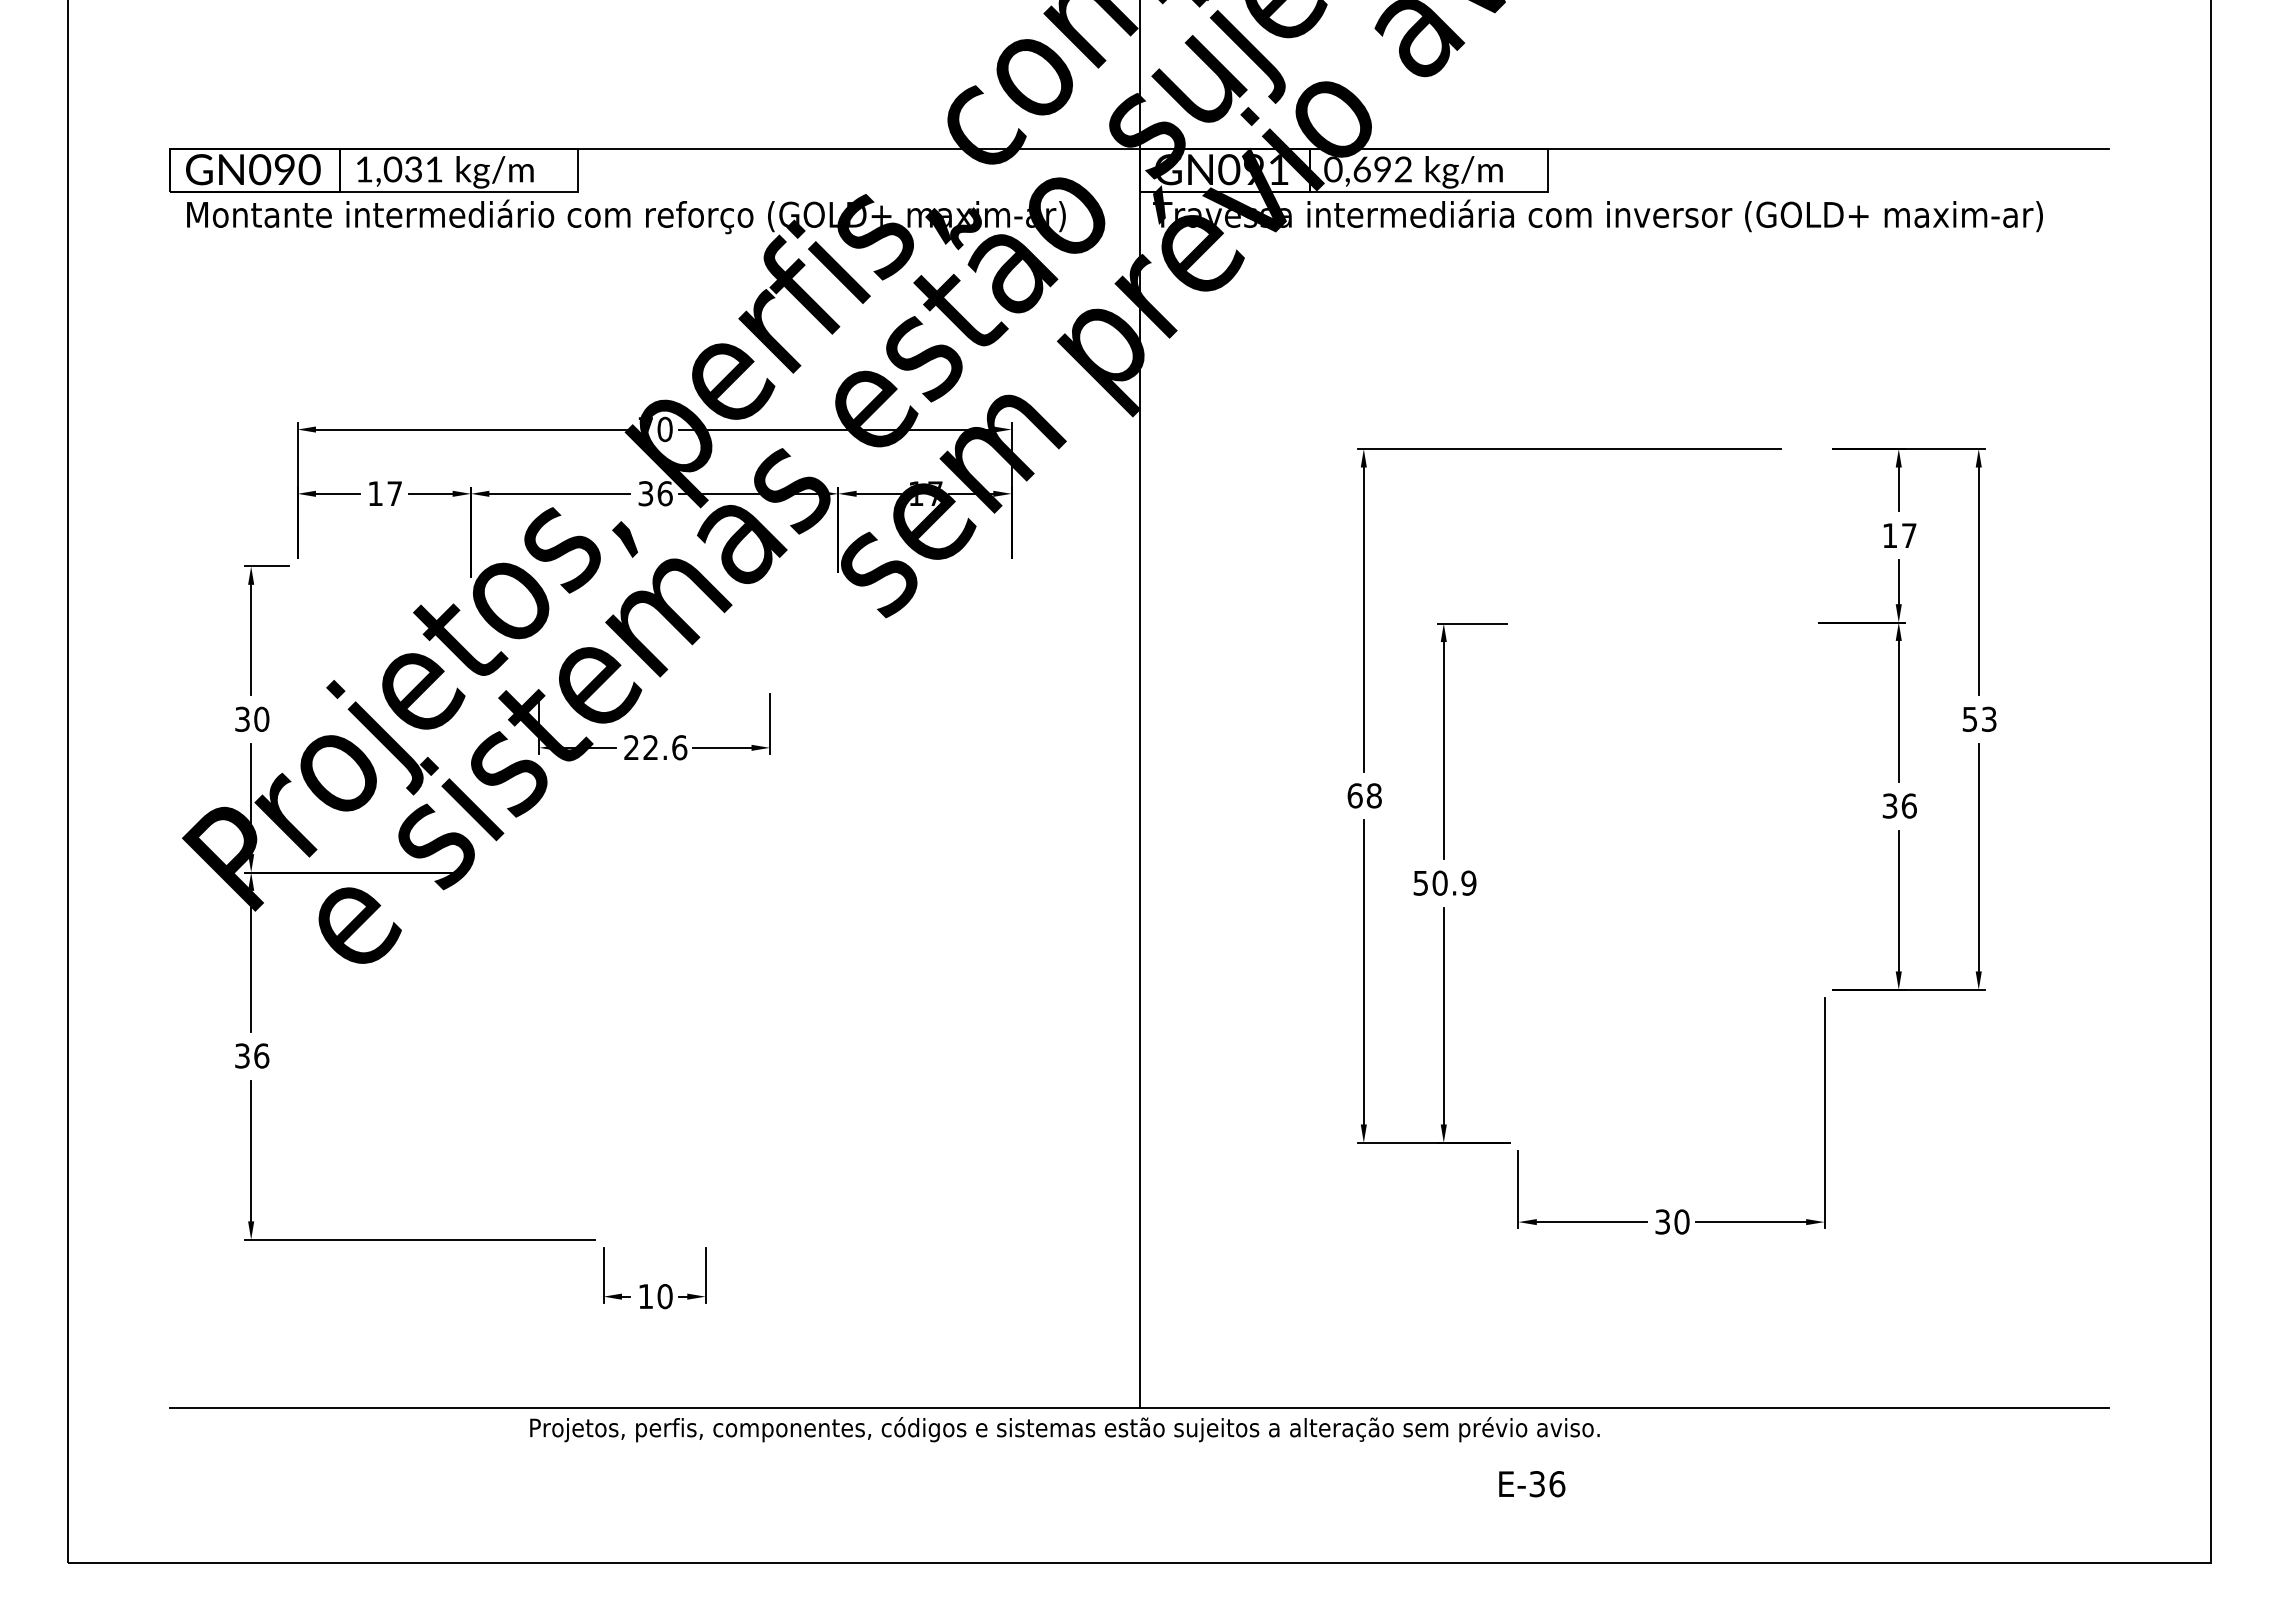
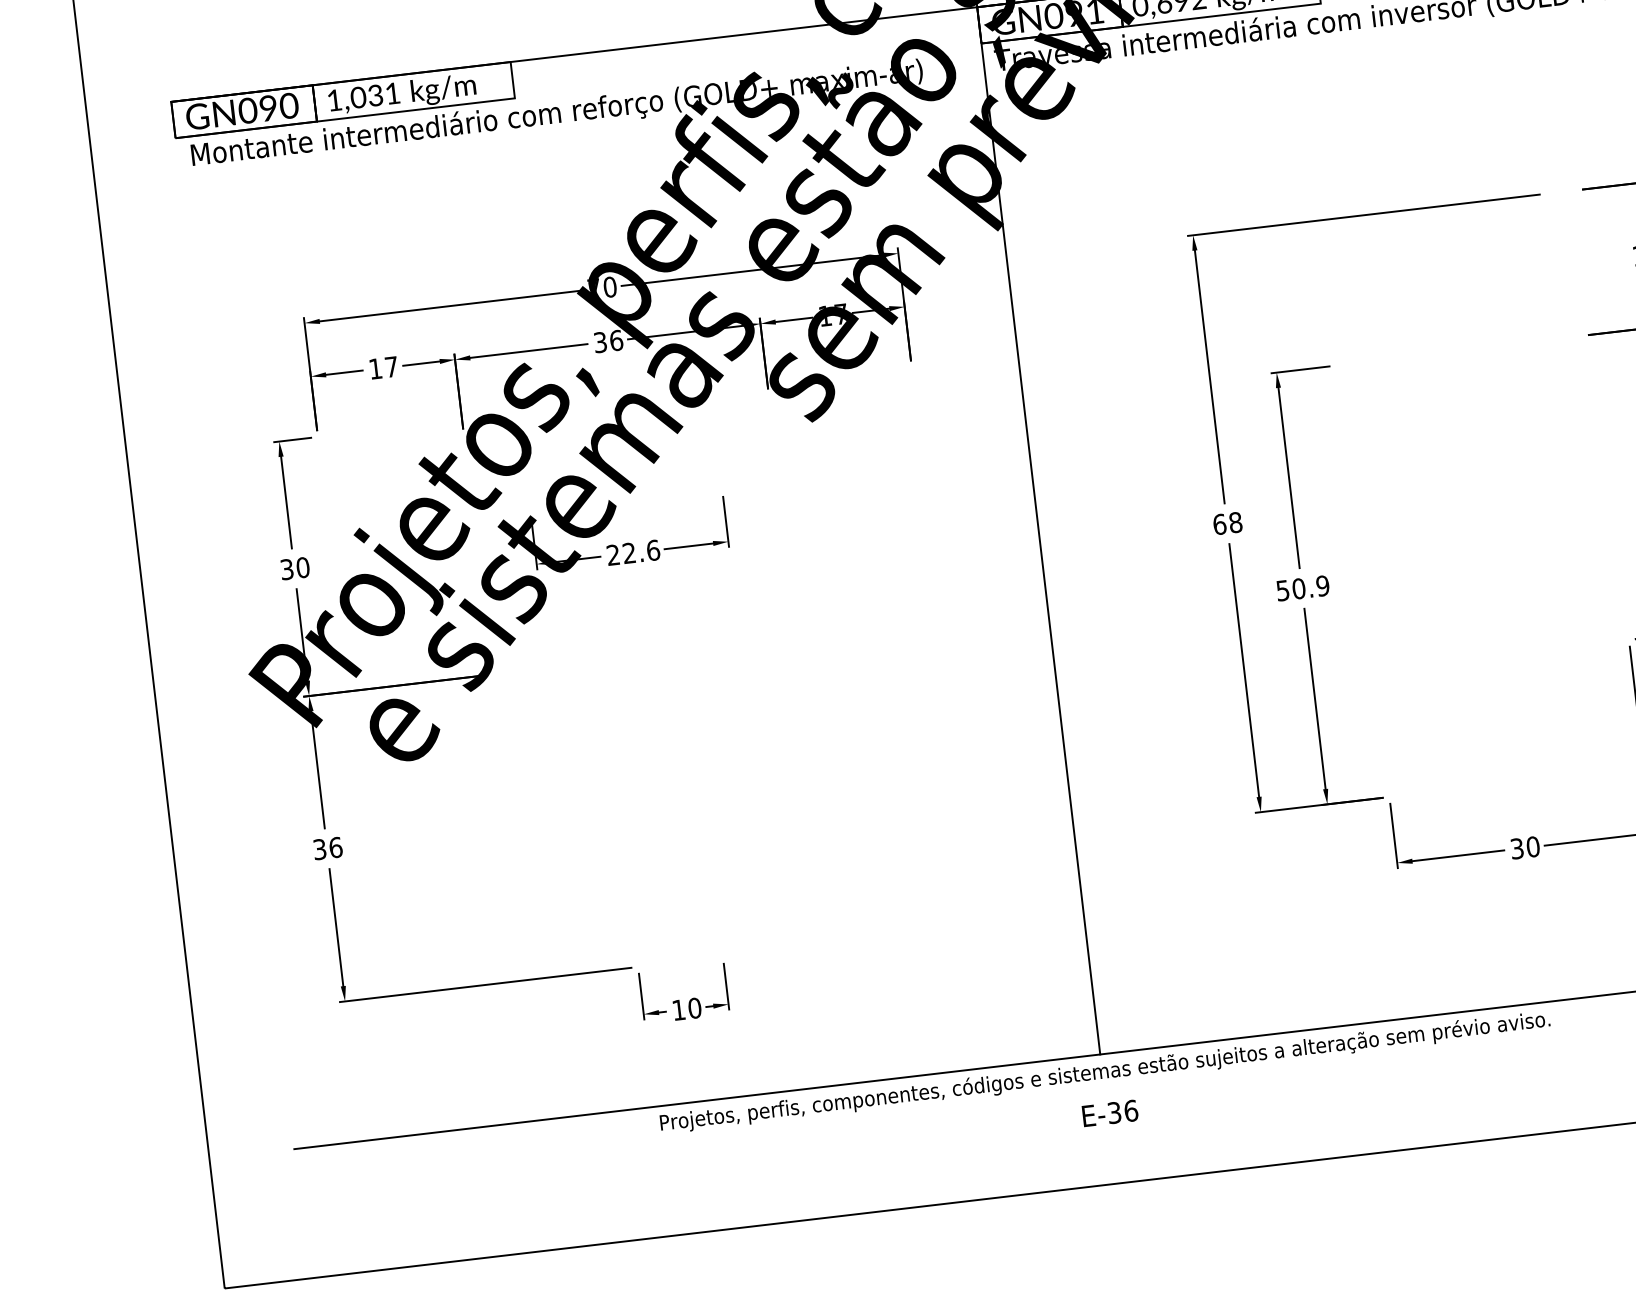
text: (1064, 1429) -> (1104, 1072), moved
text: (1532, 1484) -> (1110, 1113), moved

